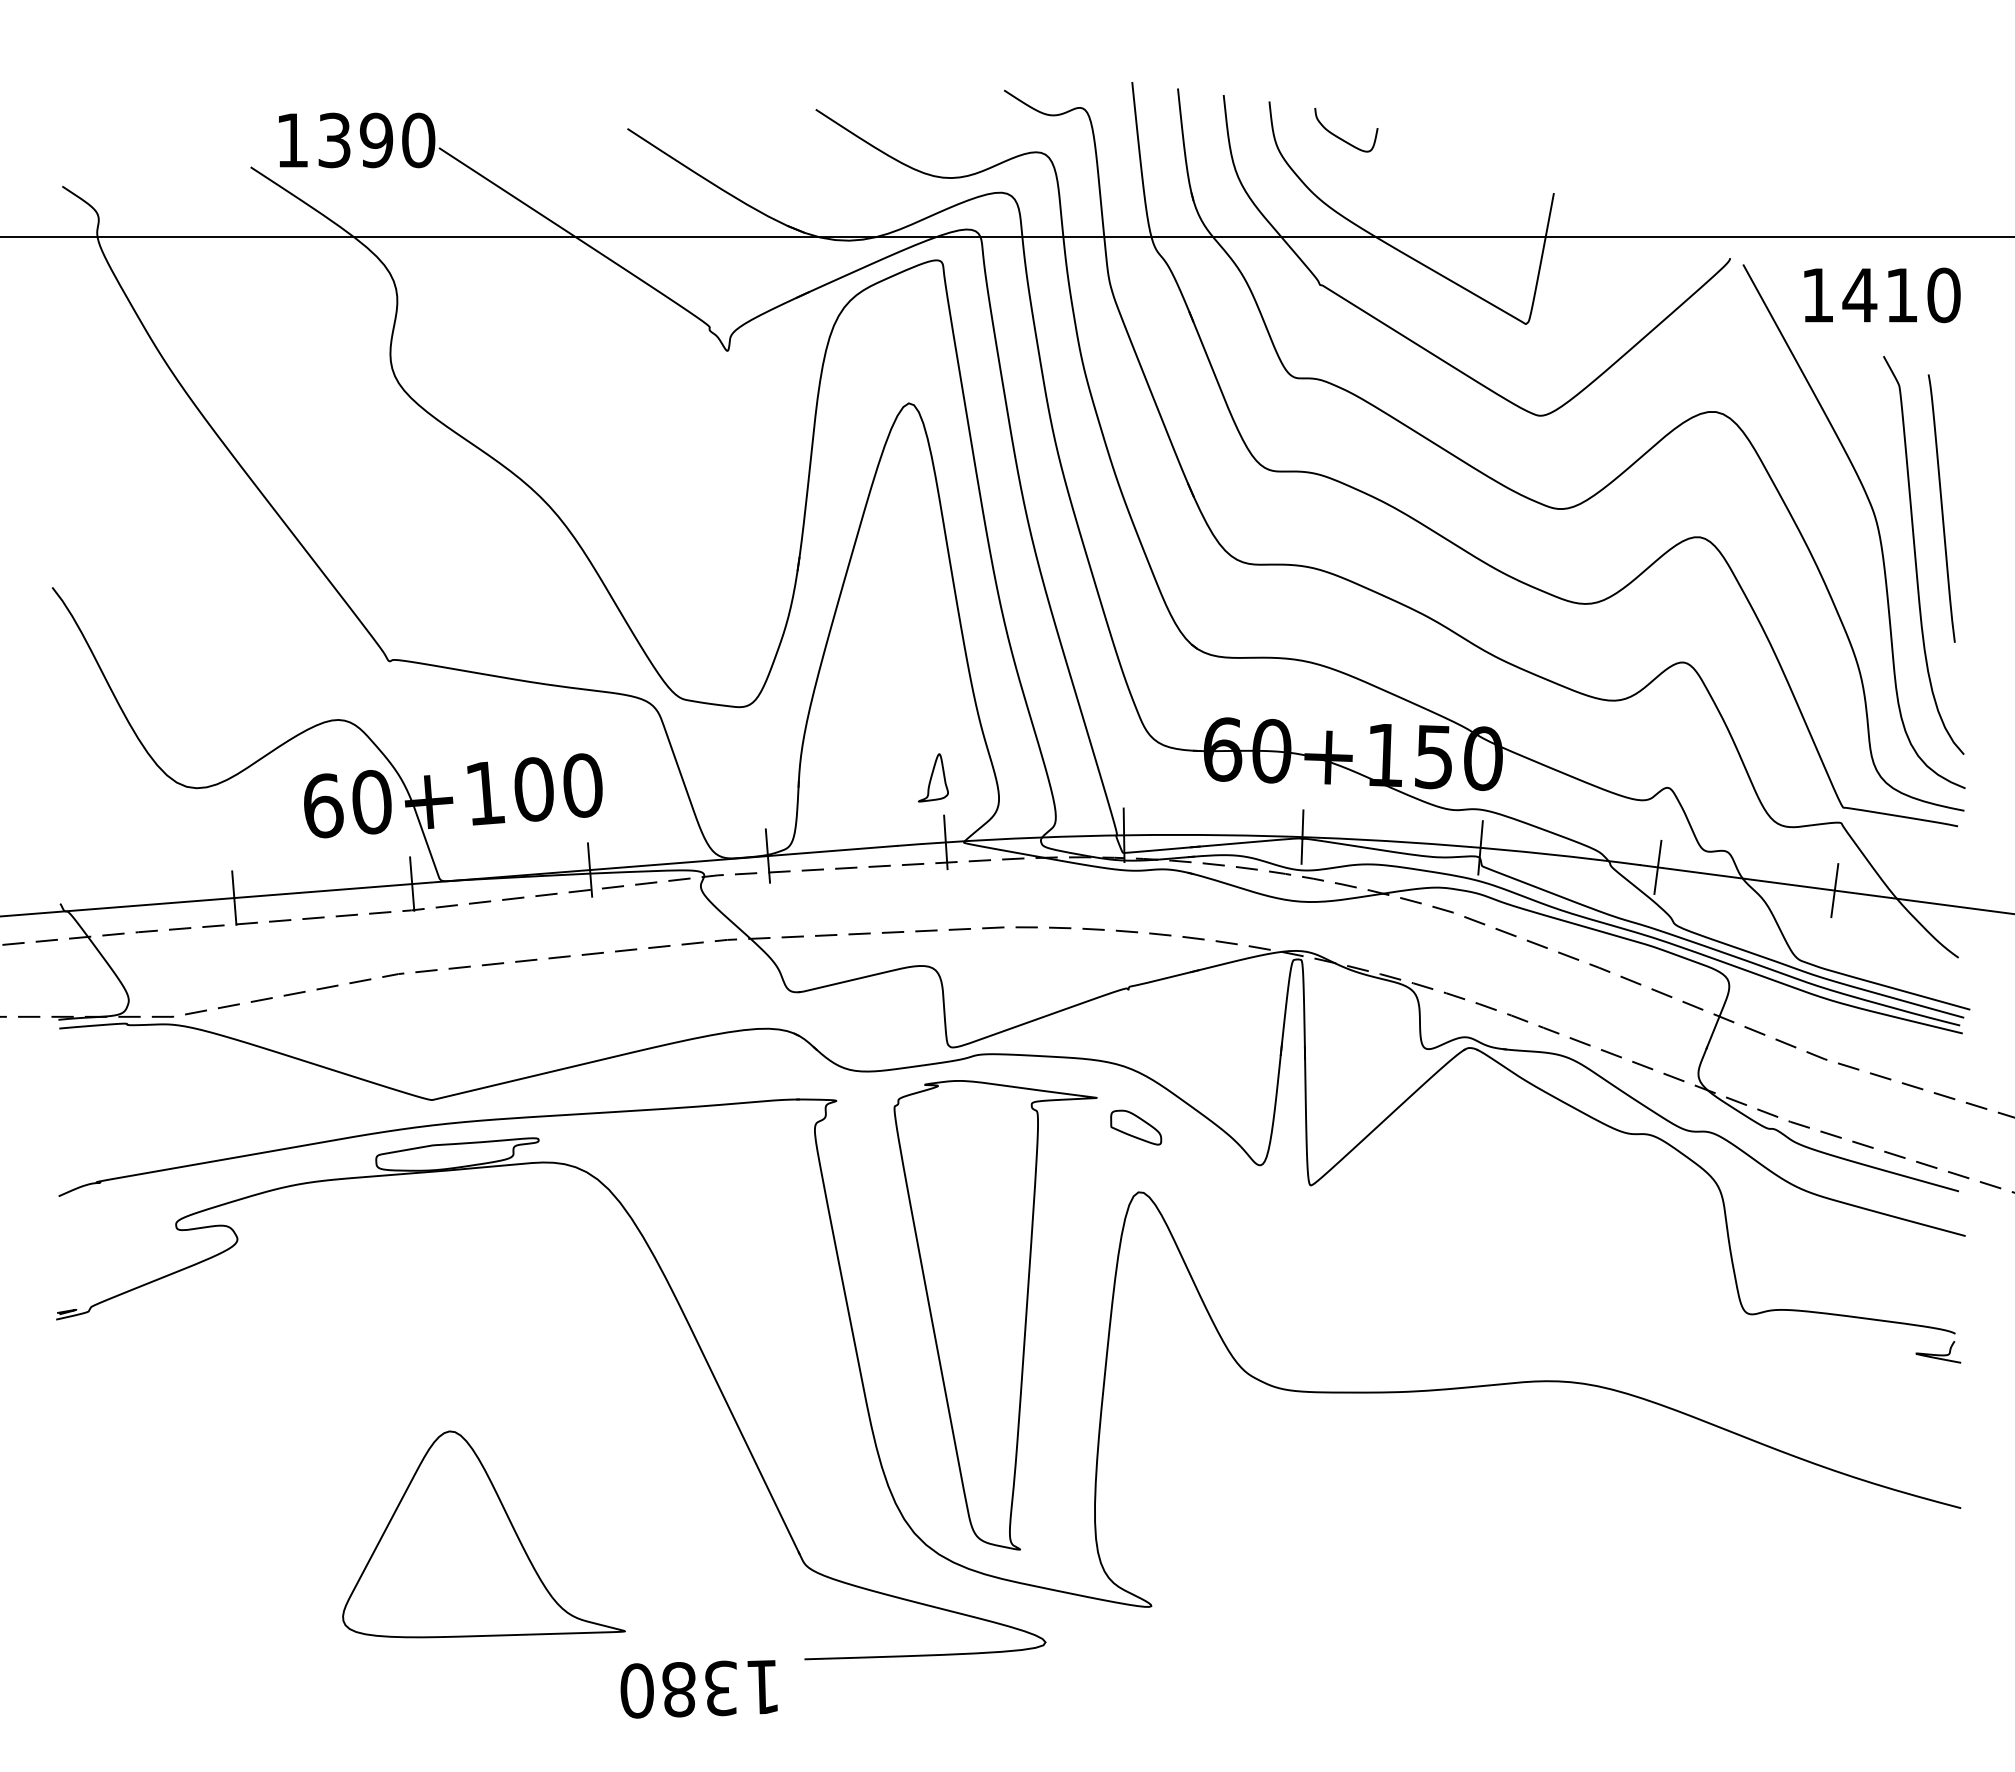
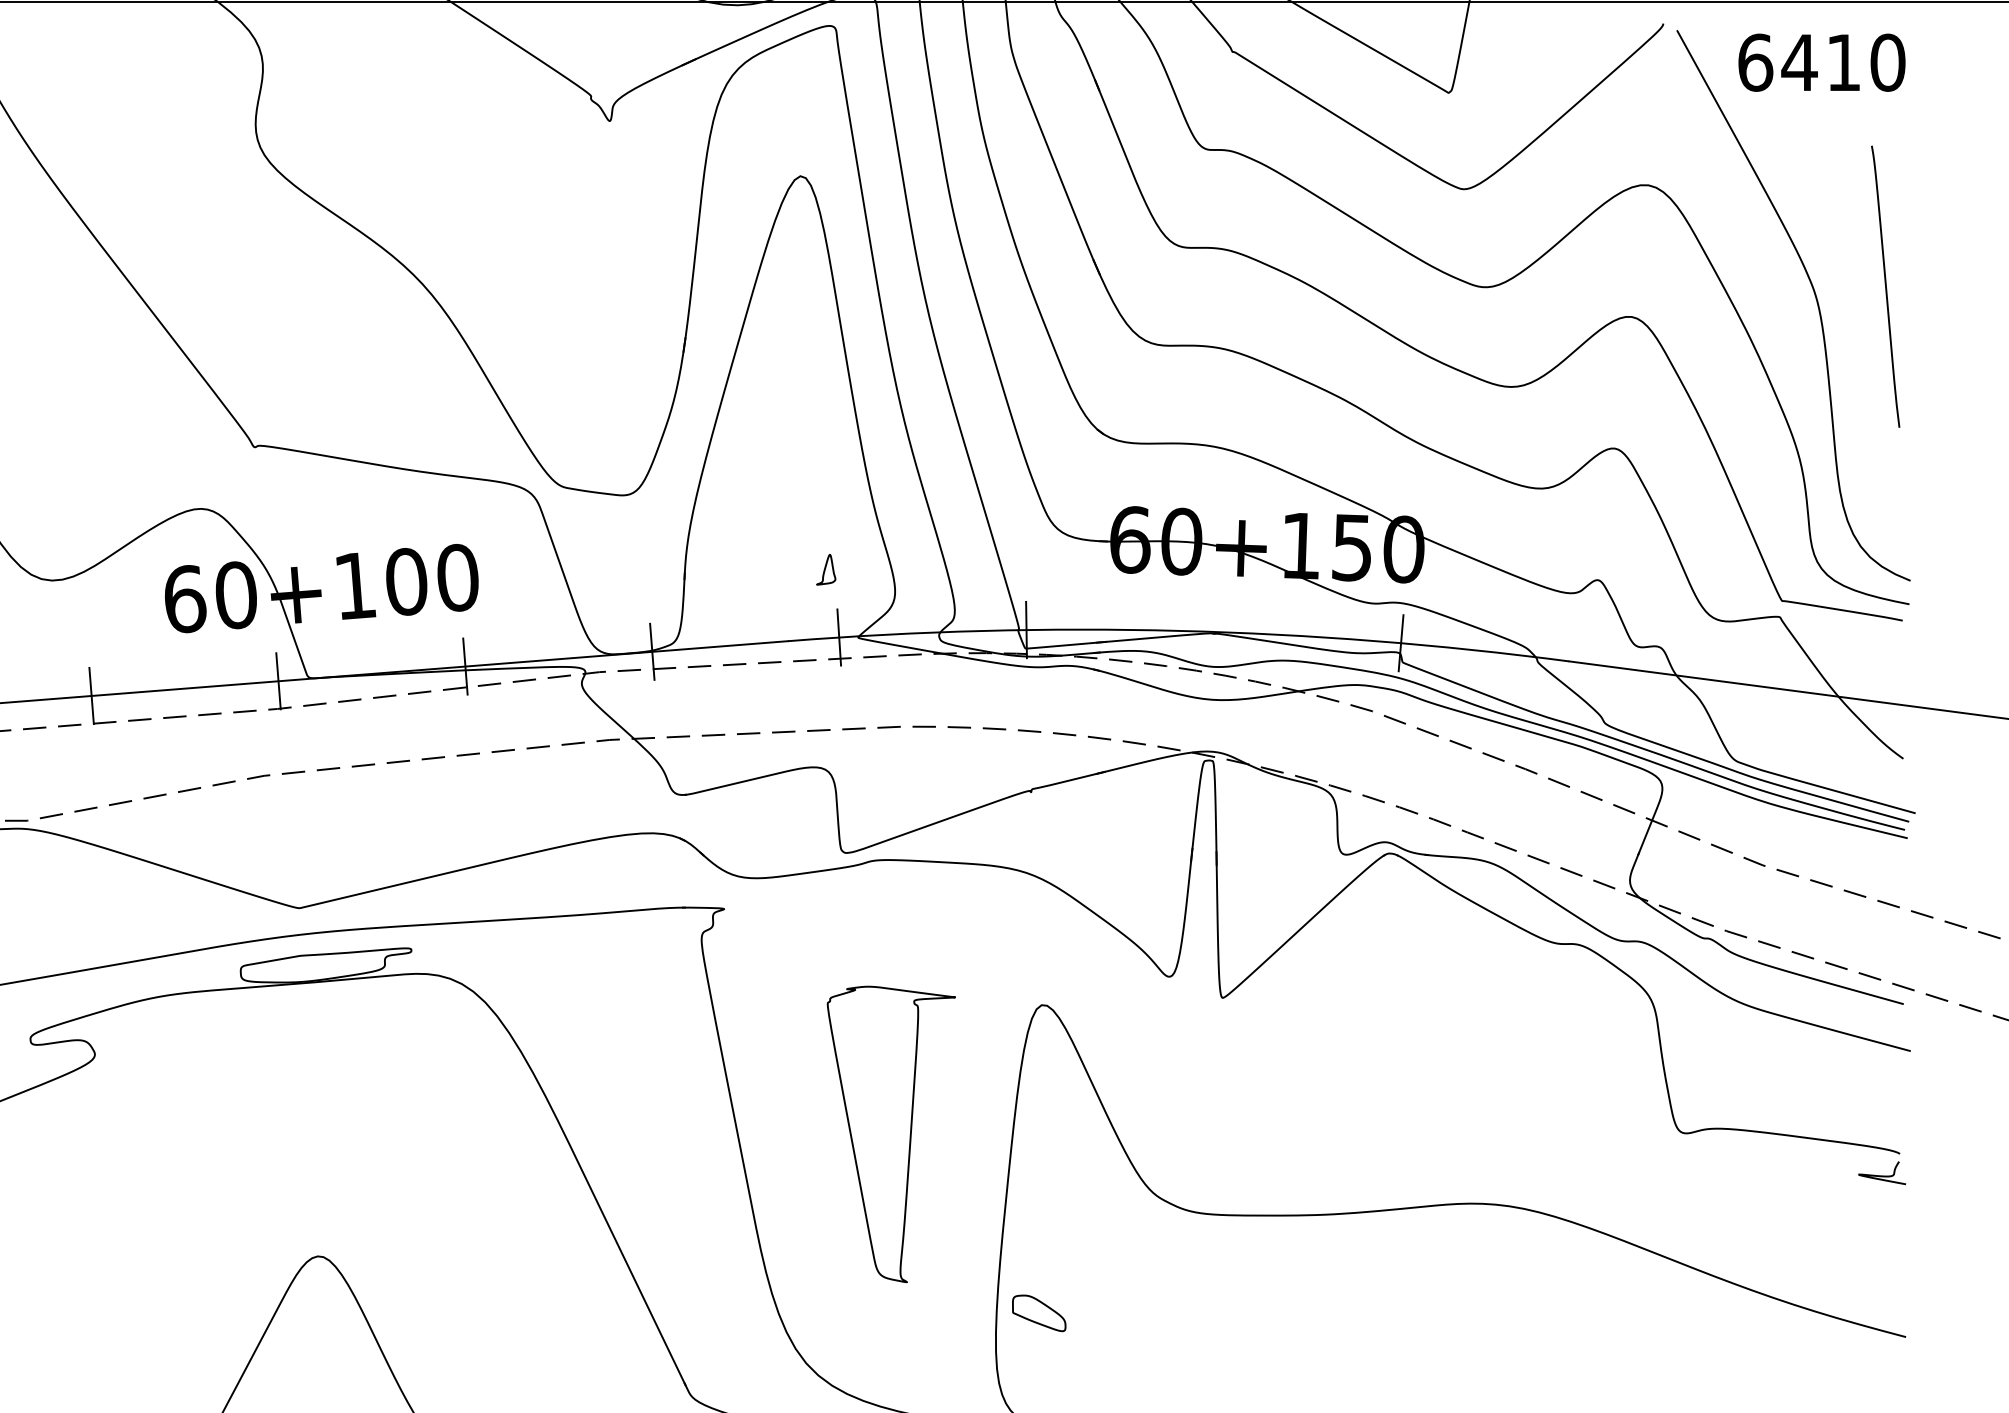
text: (1817, 295) -> (1755, 62), 1410 -> 6410
curve: (1916, 555) -> (1859, 336), removed
part: (933, 777) -> (826, 569), size x0.6
line: (1302, 836) -> (1213, 631), removed
line: (1657, 866) -> (1586, 662), removed
line: (1834, 890) -> (1772, 688), removed
part: (1136, 1127) -> (1039, 1313), moved
part: (995, 1315) -> (891, 1134), size x0.6

